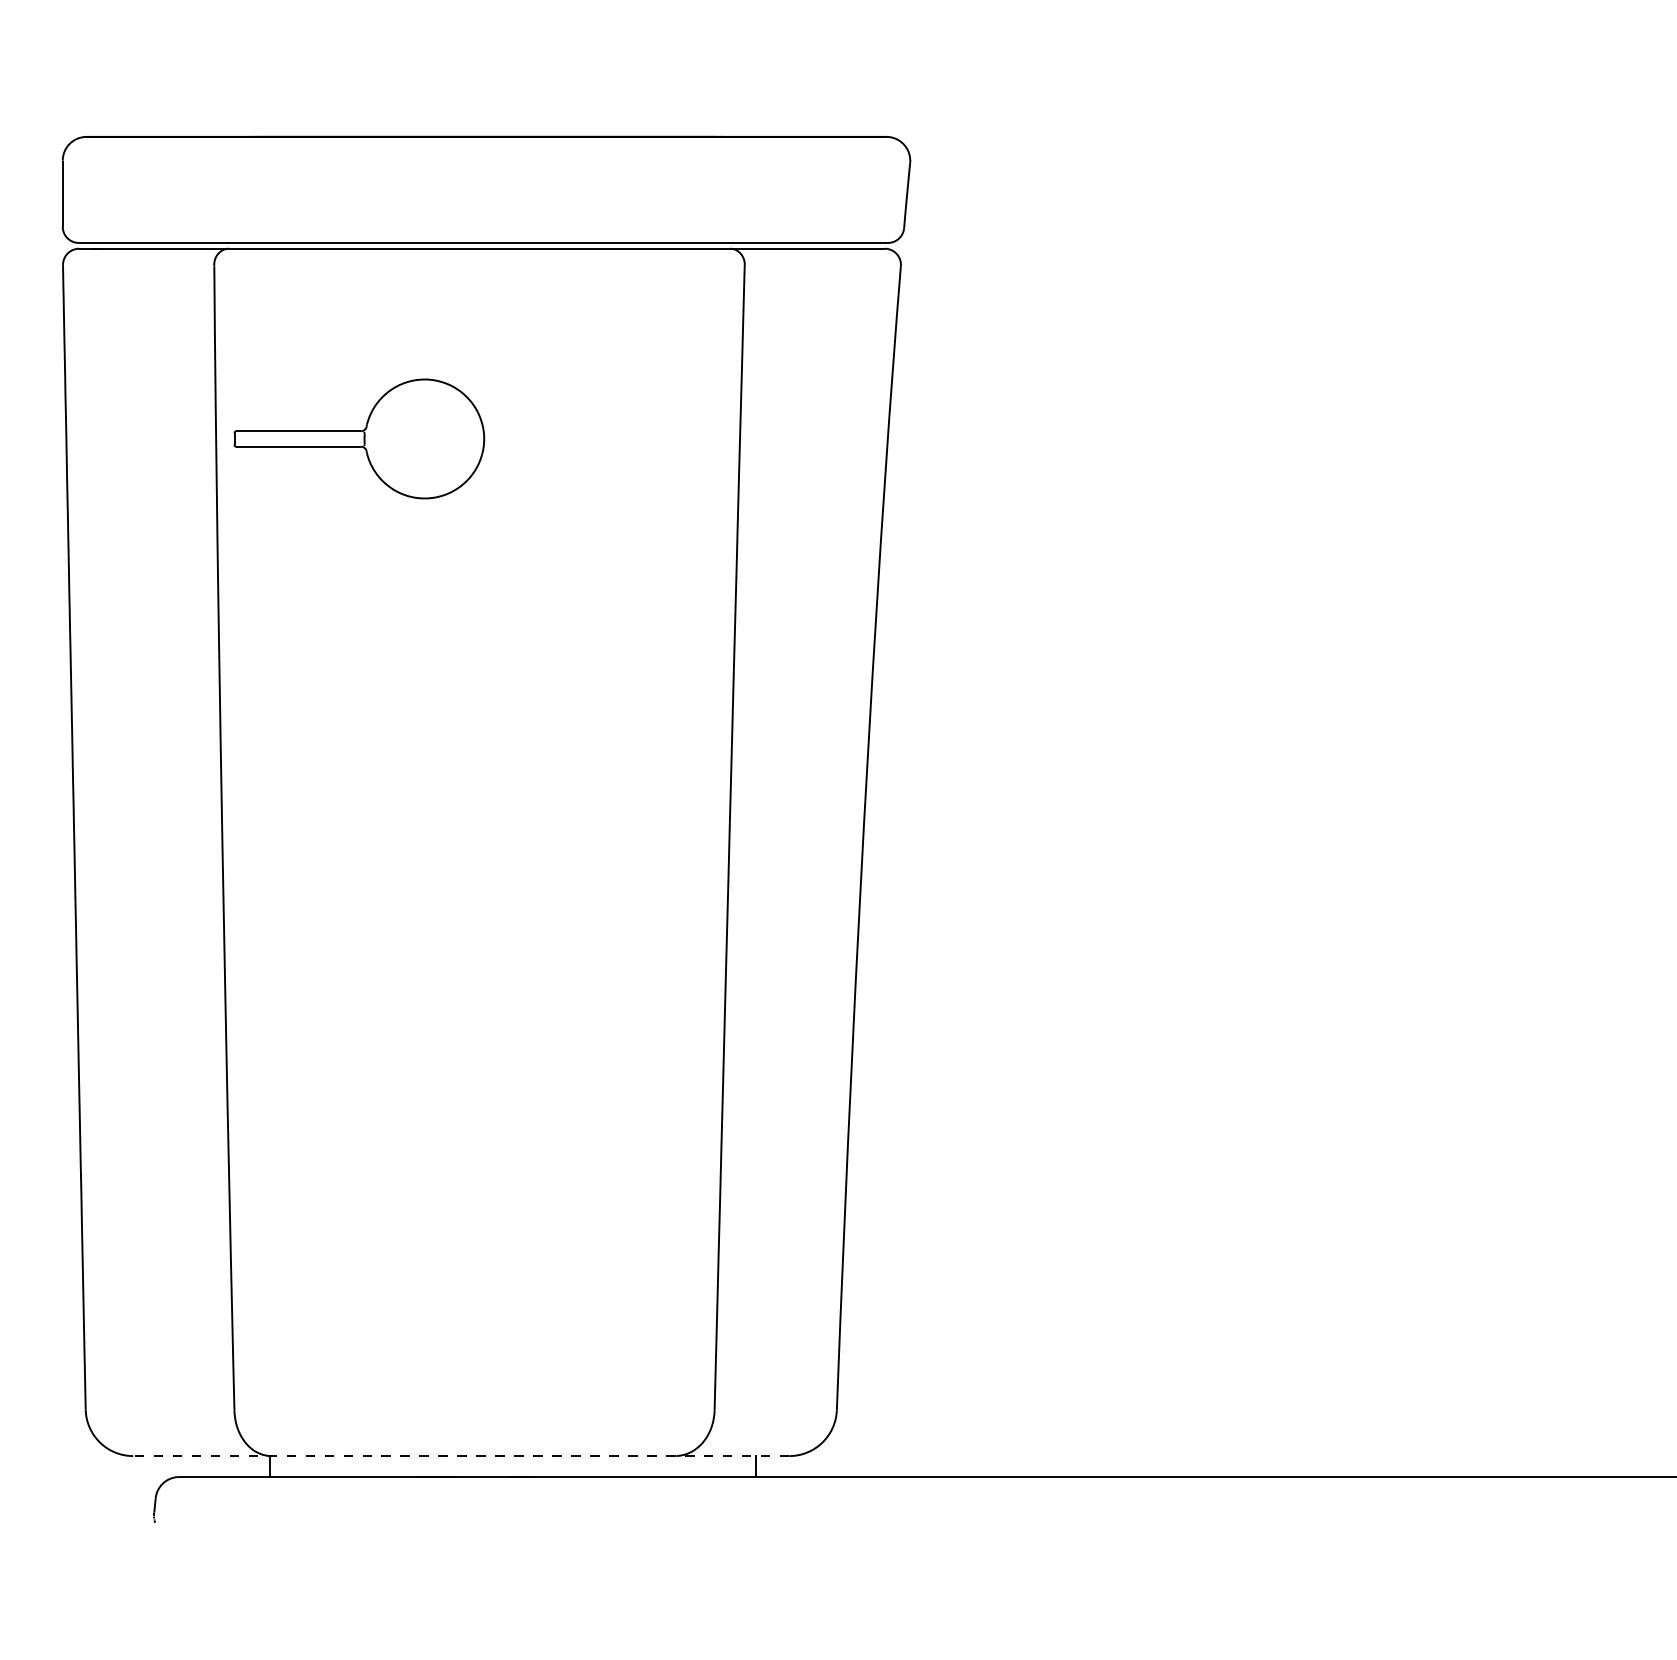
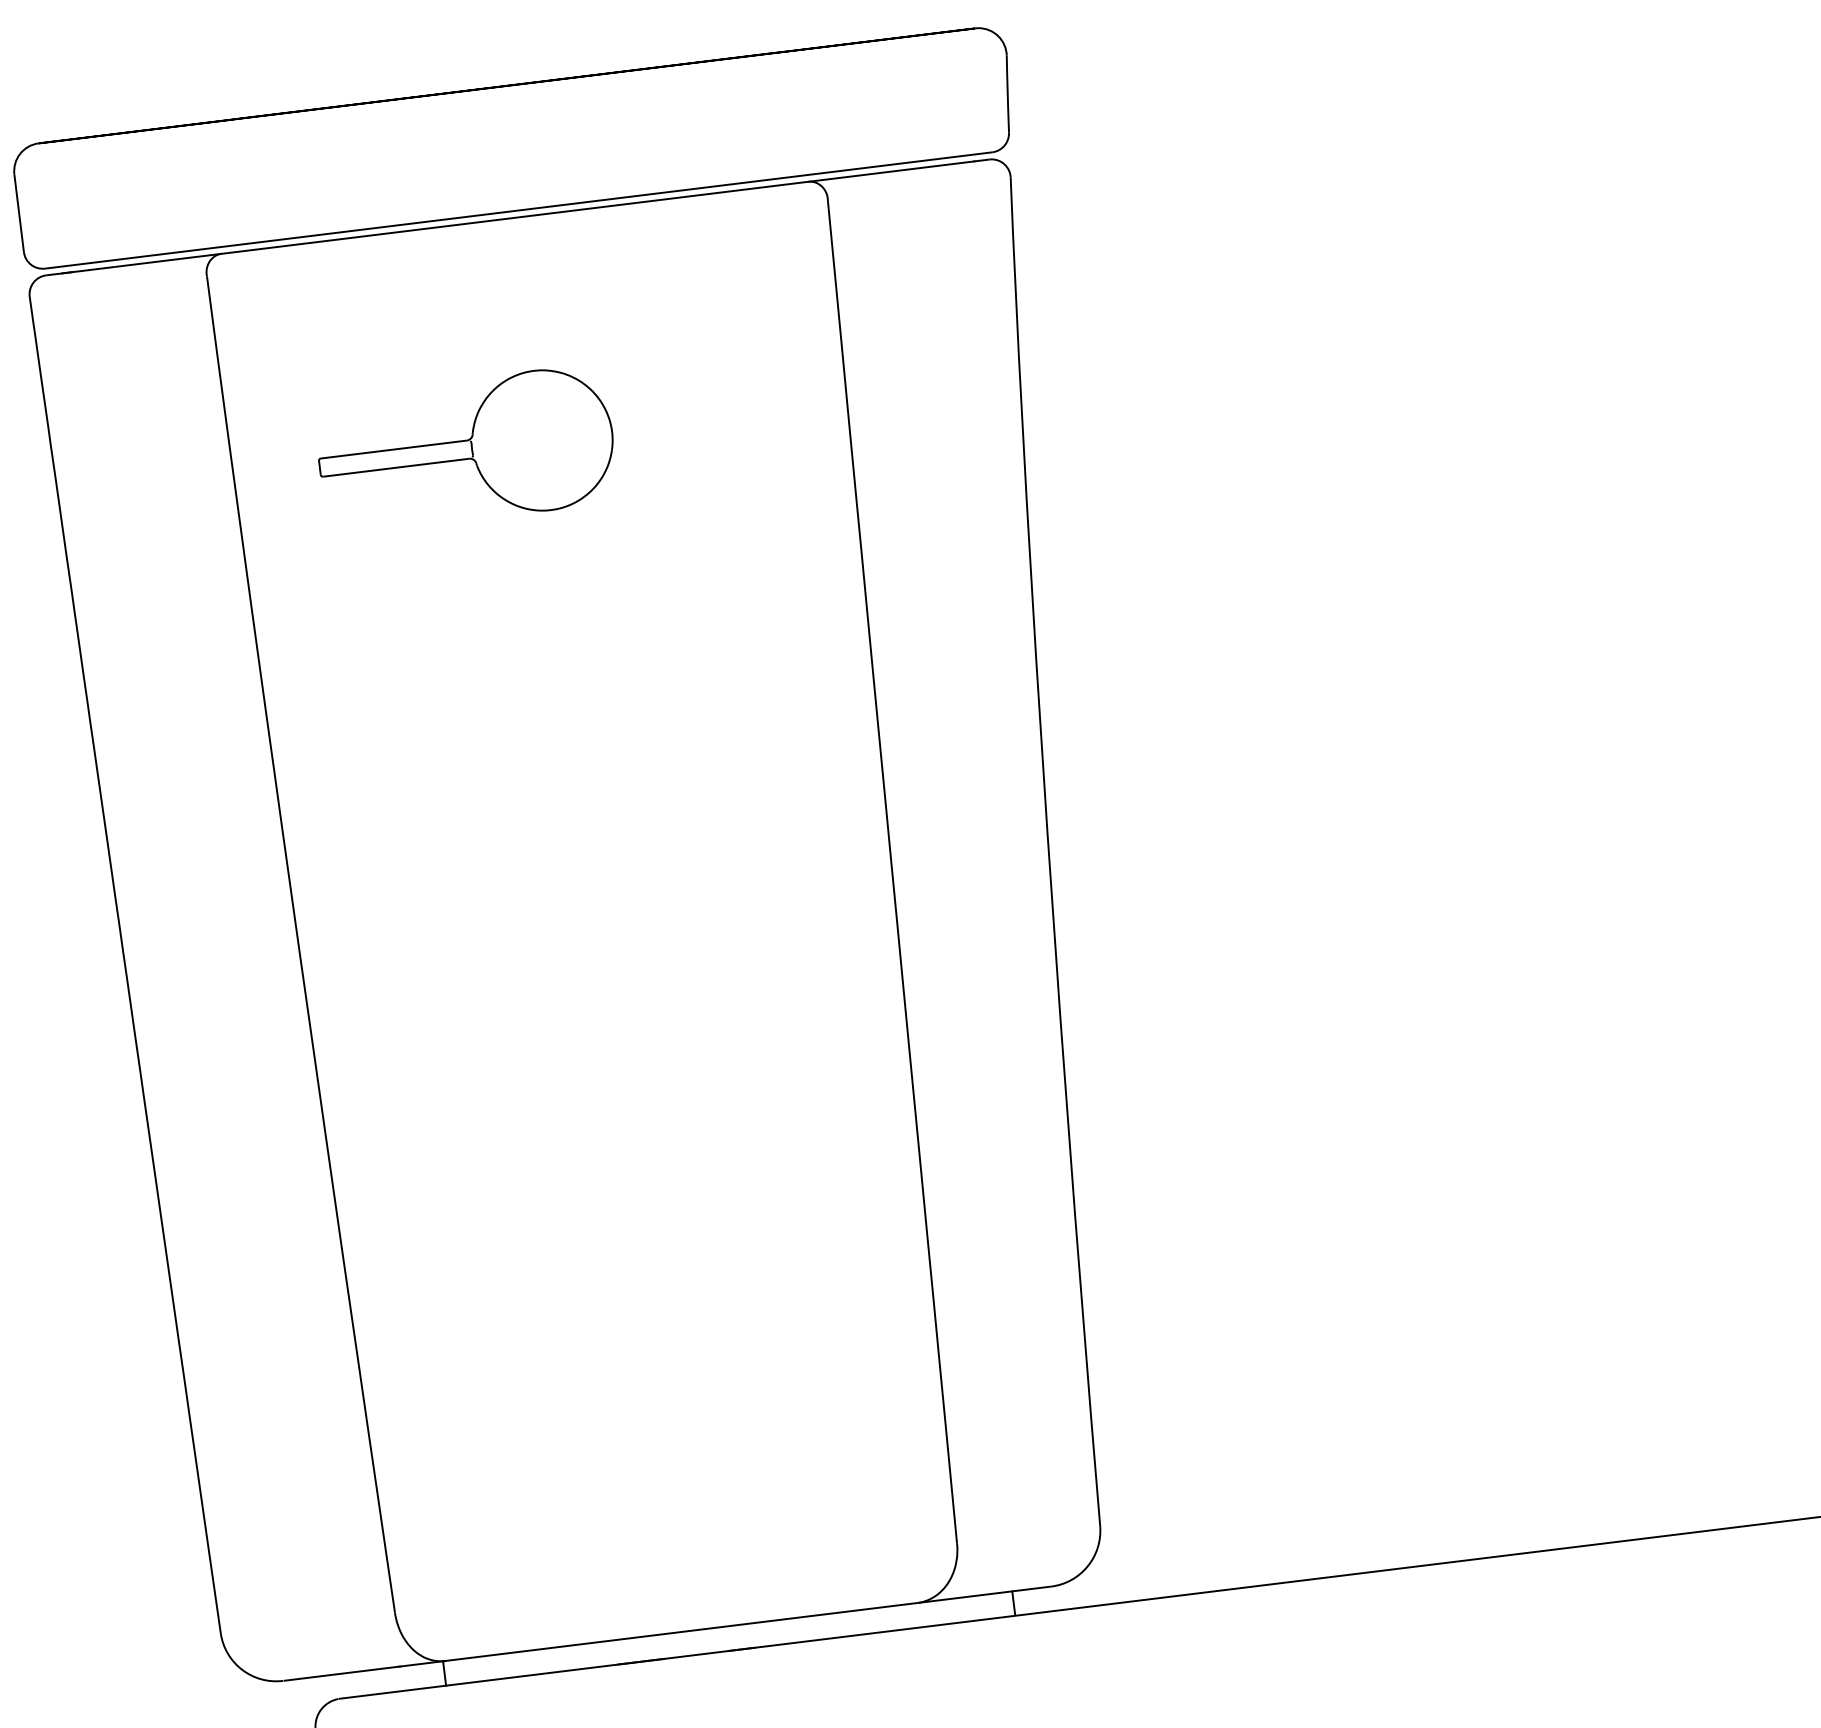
part: (359, 438) -> (466, 449), moved
line: (461, 1456) -> (667, 1634), dashed -> solid

